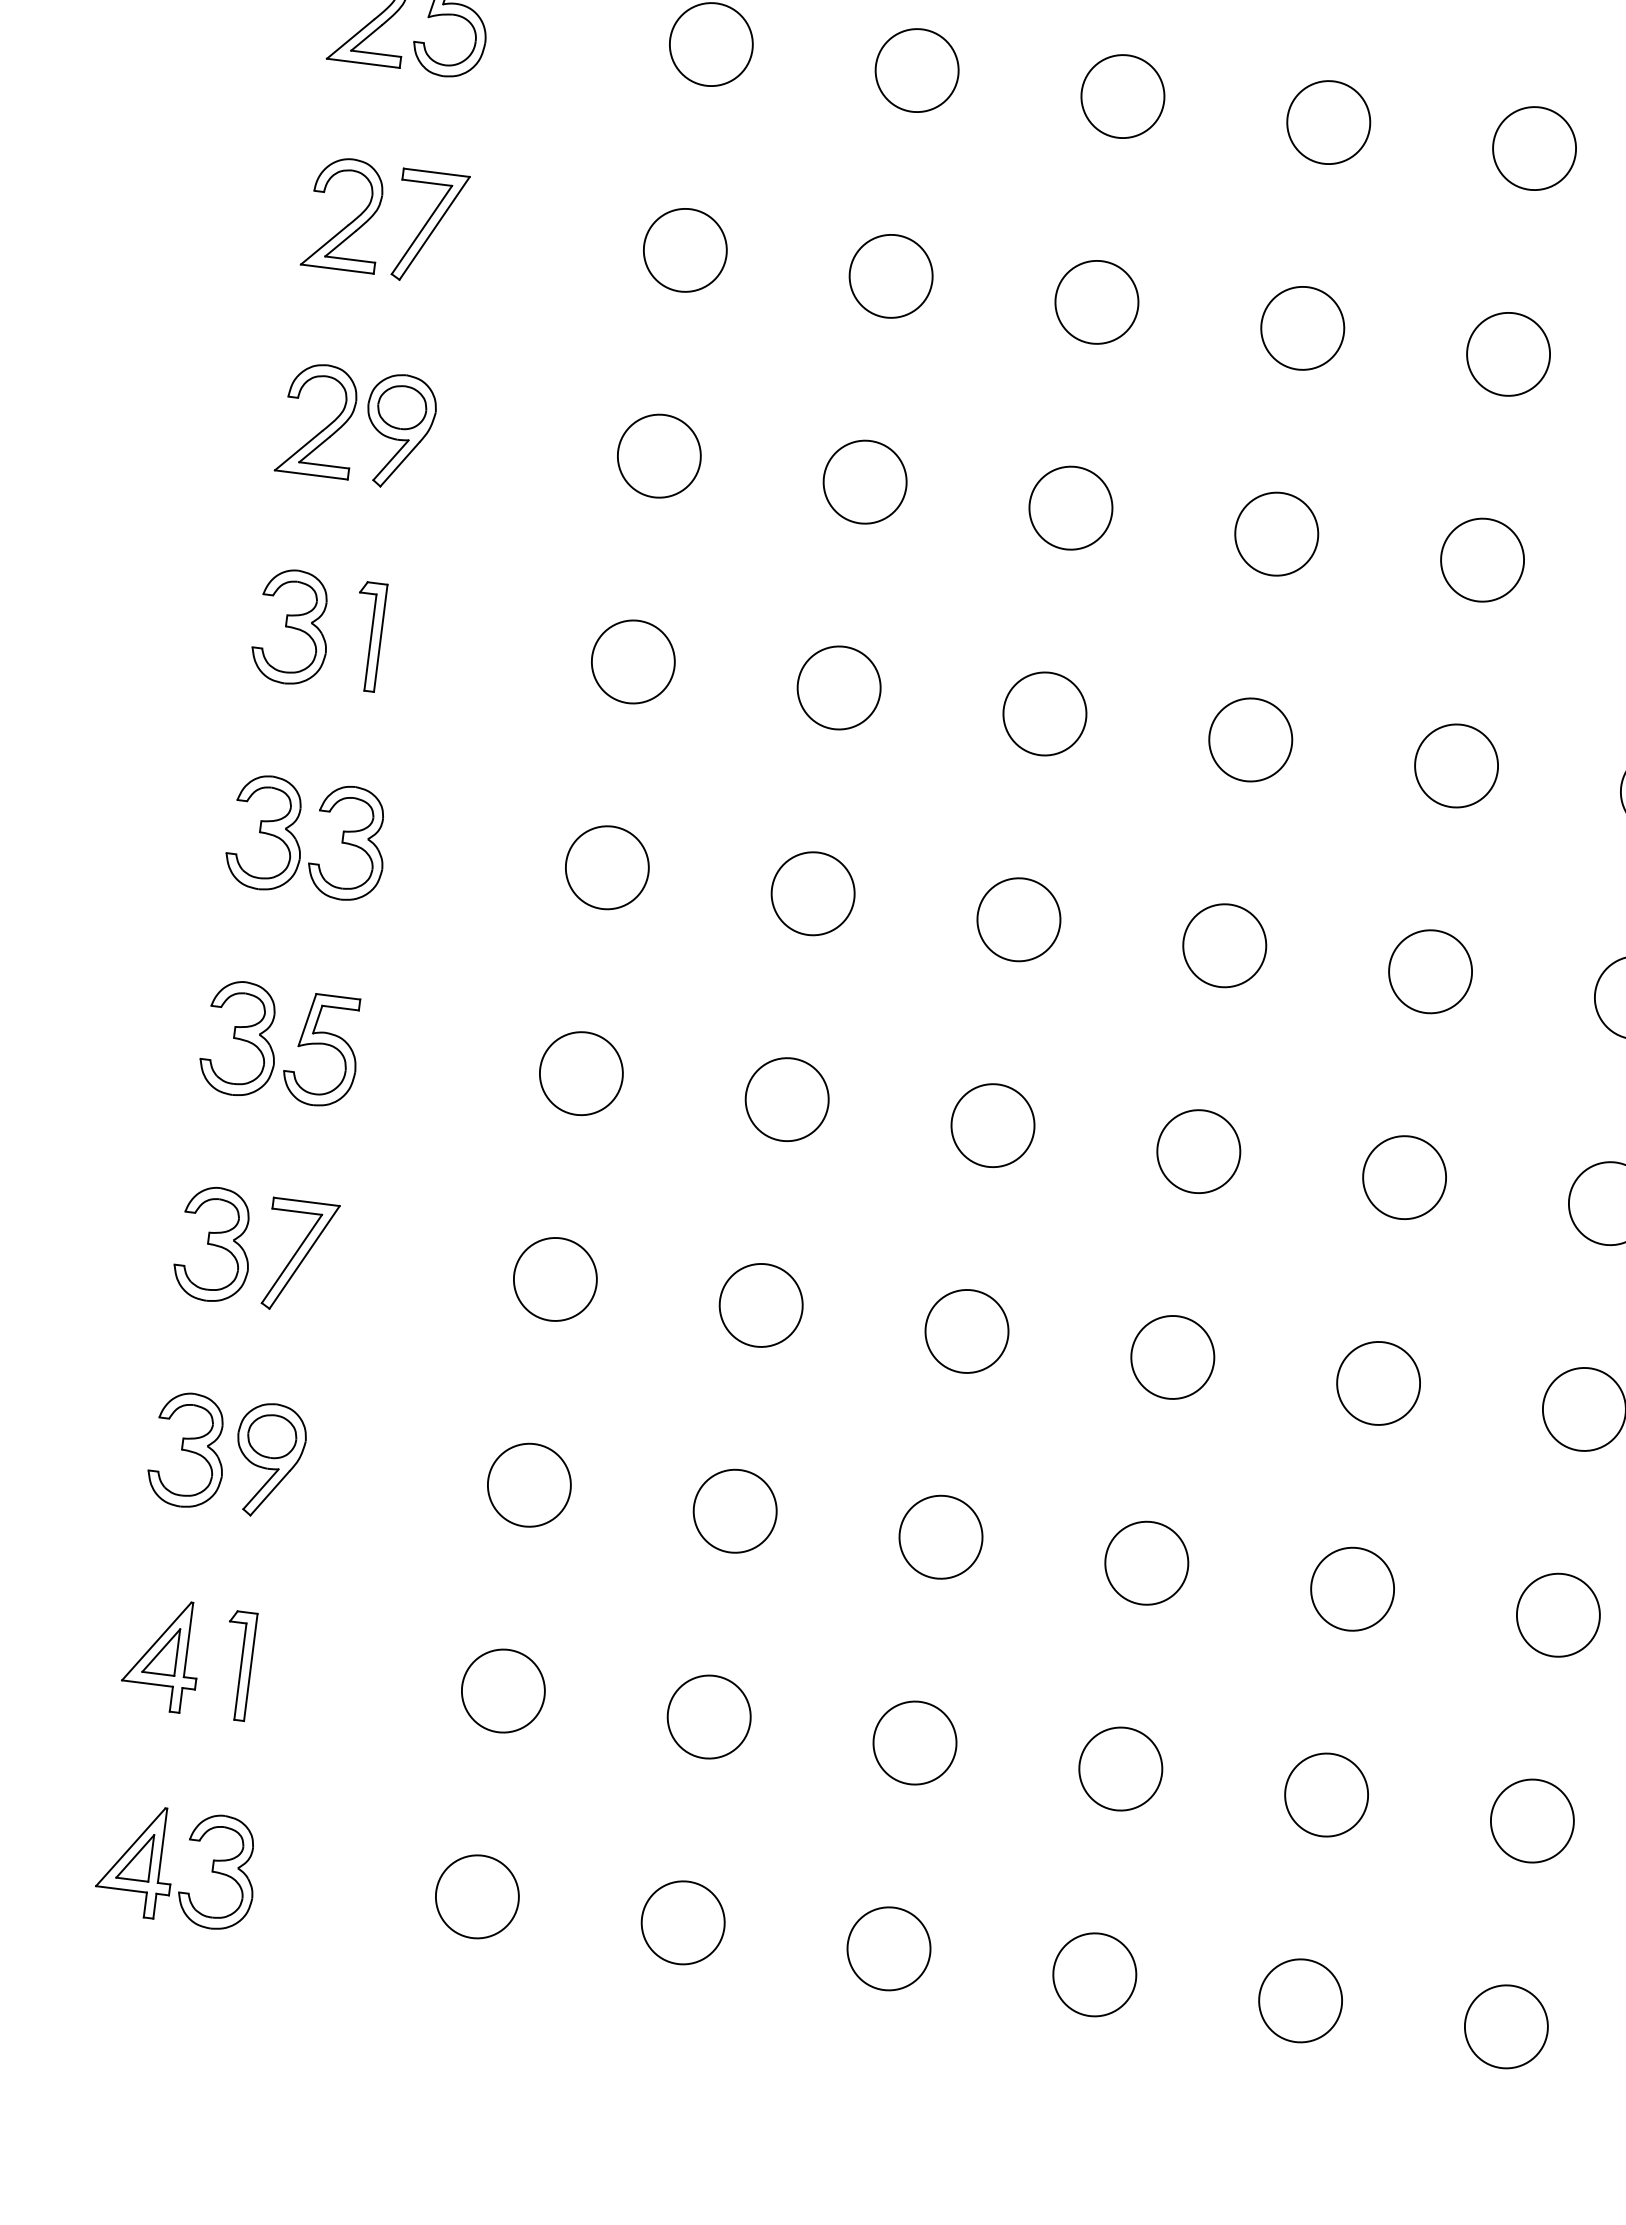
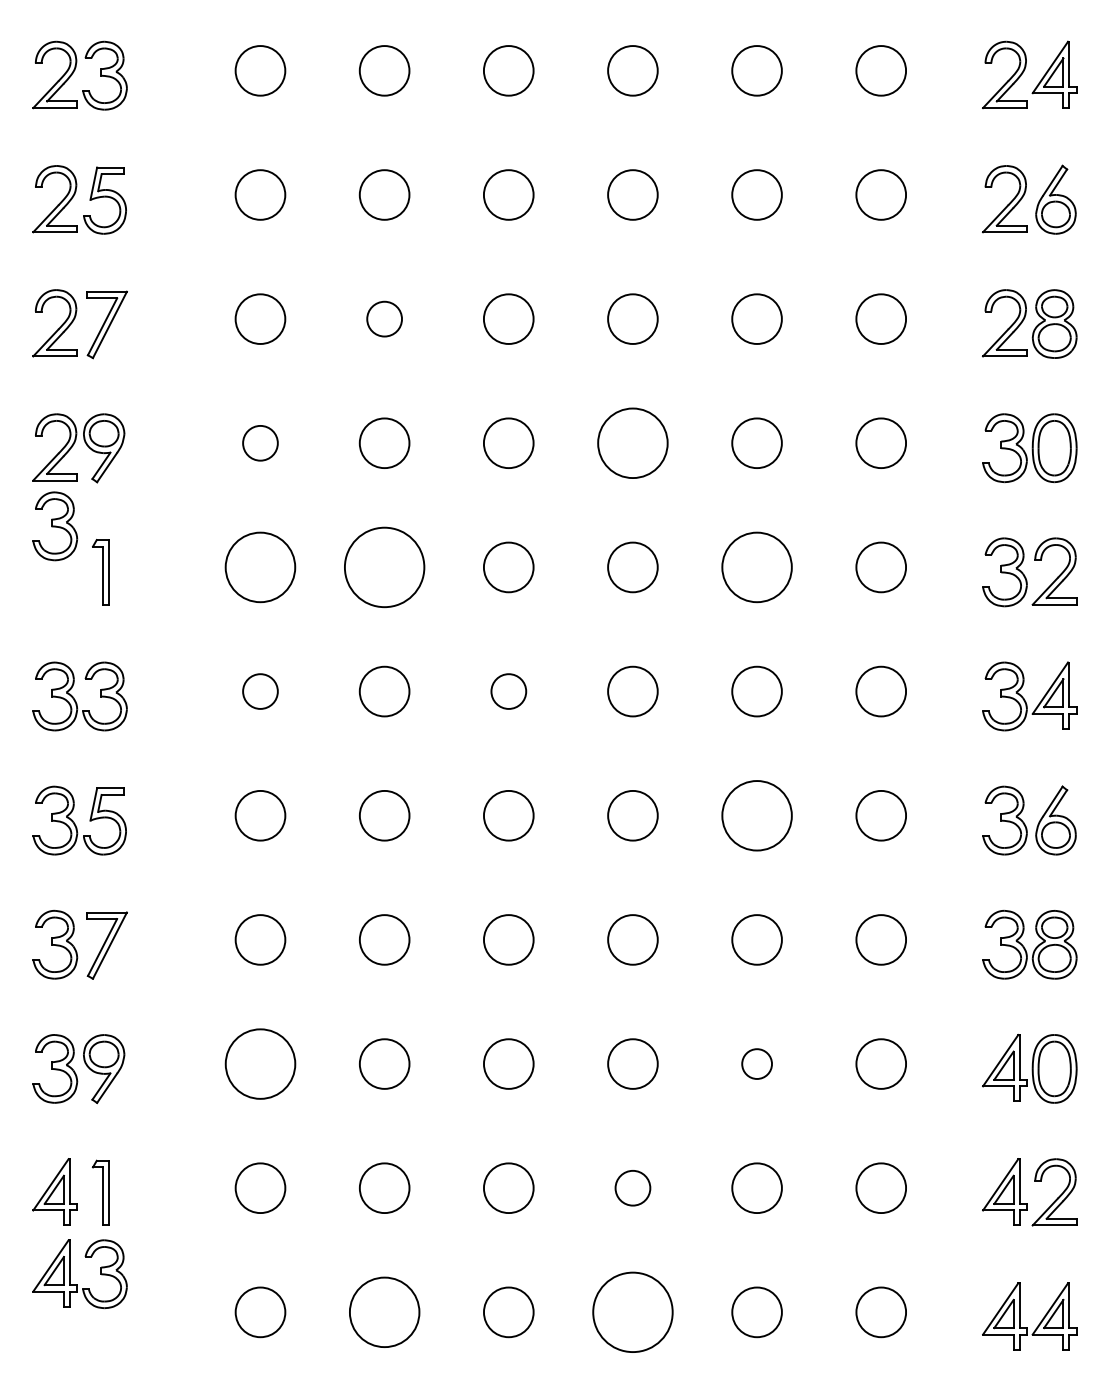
circle: (891, 275) -> (384, 318), size x0.7
circle: (659, 456) -> (260, 443), size x0.7
circle: (1276, 534) -> (632, 443), size x1.4
part: (292, 627) -> (55, 526), moved
circle: (633, 662) -> (260, 567), size x1.4
circle: (838, 688) -> (384, 567), size x1.6
circle: (1455, 765) -> (756, 567), size x1.4
circle: (607, 867) -> (260, 691), size x0.7
circle: (1018, 919) -> (508, 691), size x0.7
circle: (1403, 1177) -> (756, 815), size x1.4
circle: (529, 1484) -> (260, 1063), size x1.4
circle: (1351, 1588) -> (756, 1063), size x0.6
circle: (1119, 1769) -> (632, 1188), size x0.7
part: (161, 1865) -> (70, 1274), moved
circle: (682, 1923) -> (384, 1312), size x1.4
circle: (1094, 1974) -> (632, 1312), size x1.6

